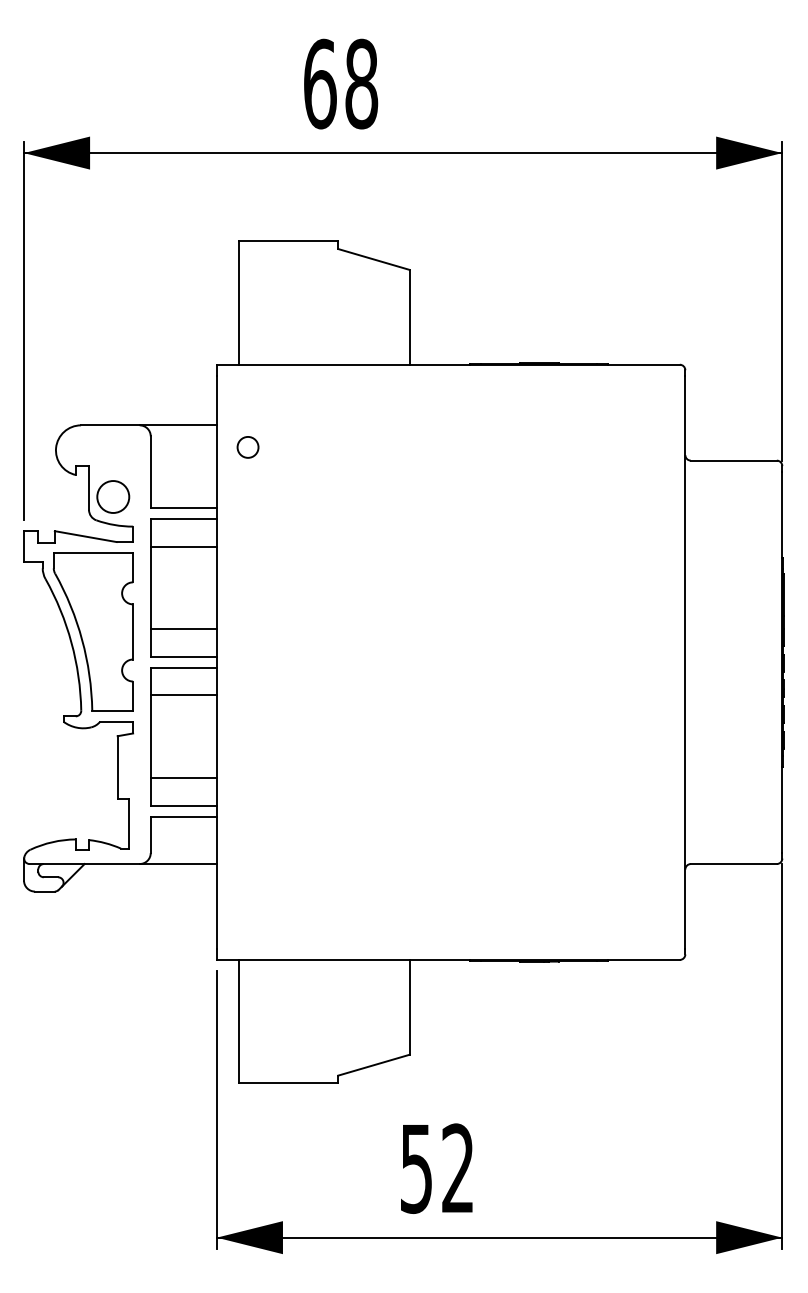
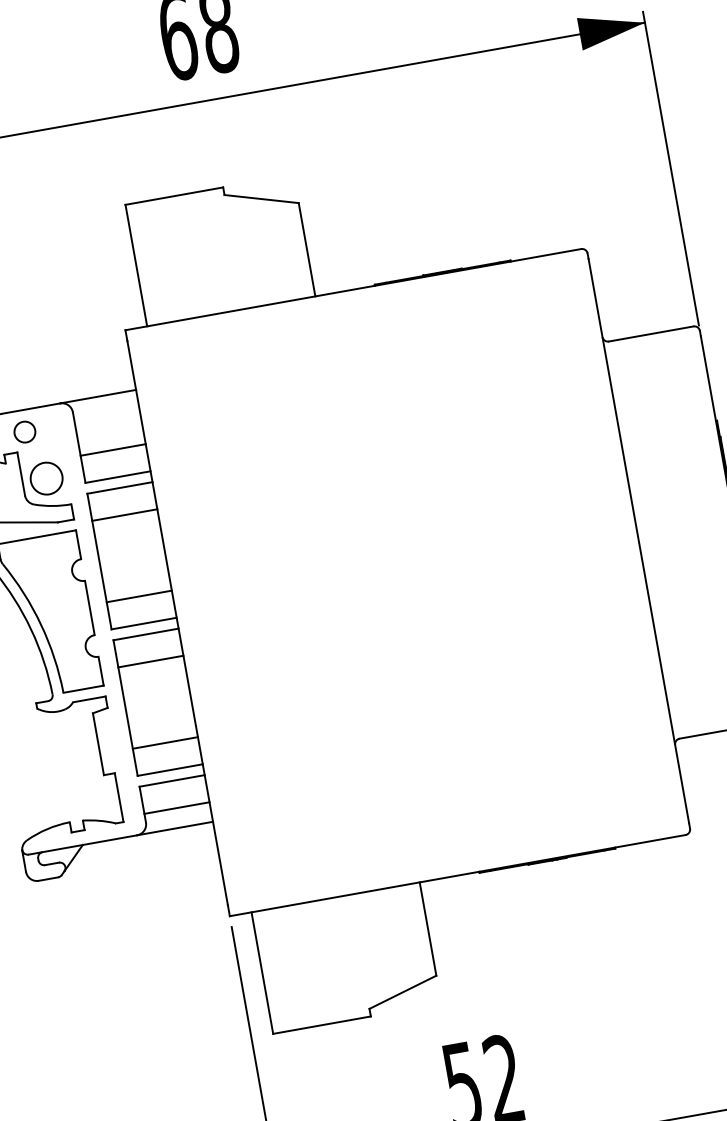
circle: (247, 447) -> (24, 432), moved
line: (183, 480) -> (112, 450), added
line: (183, 844) -> (176, 808), added

